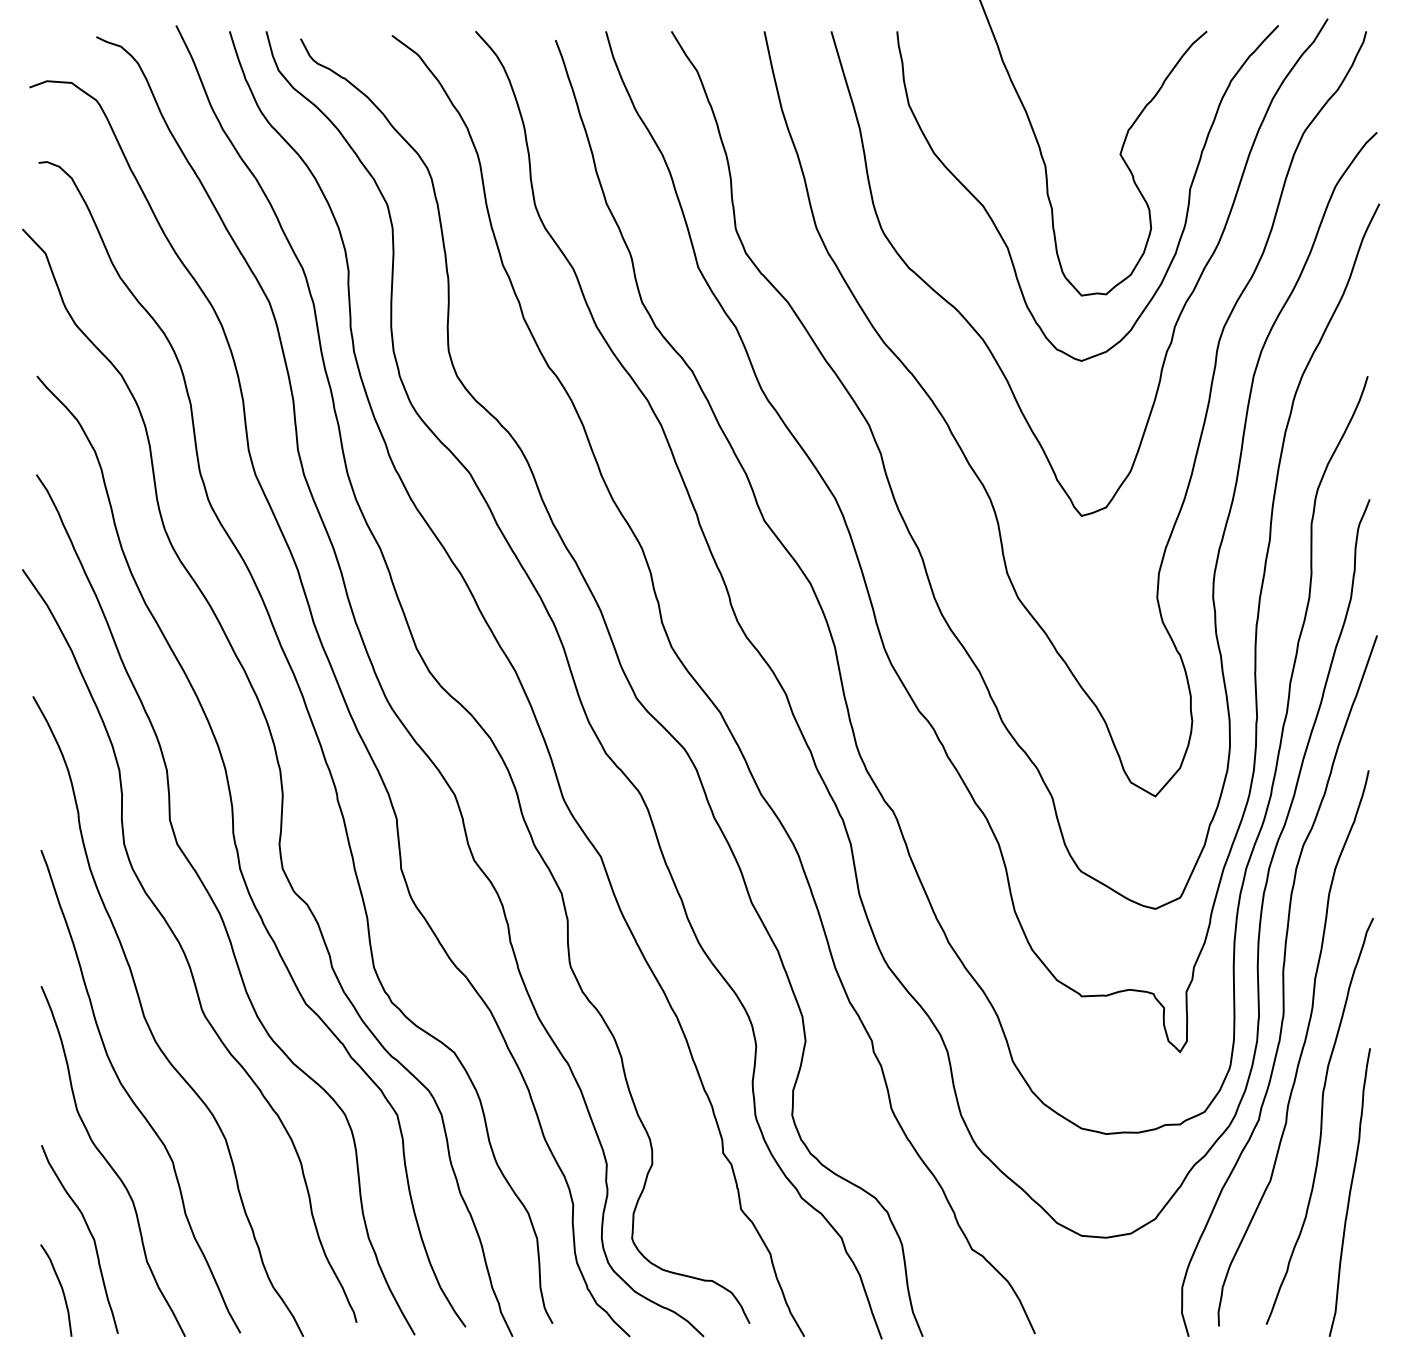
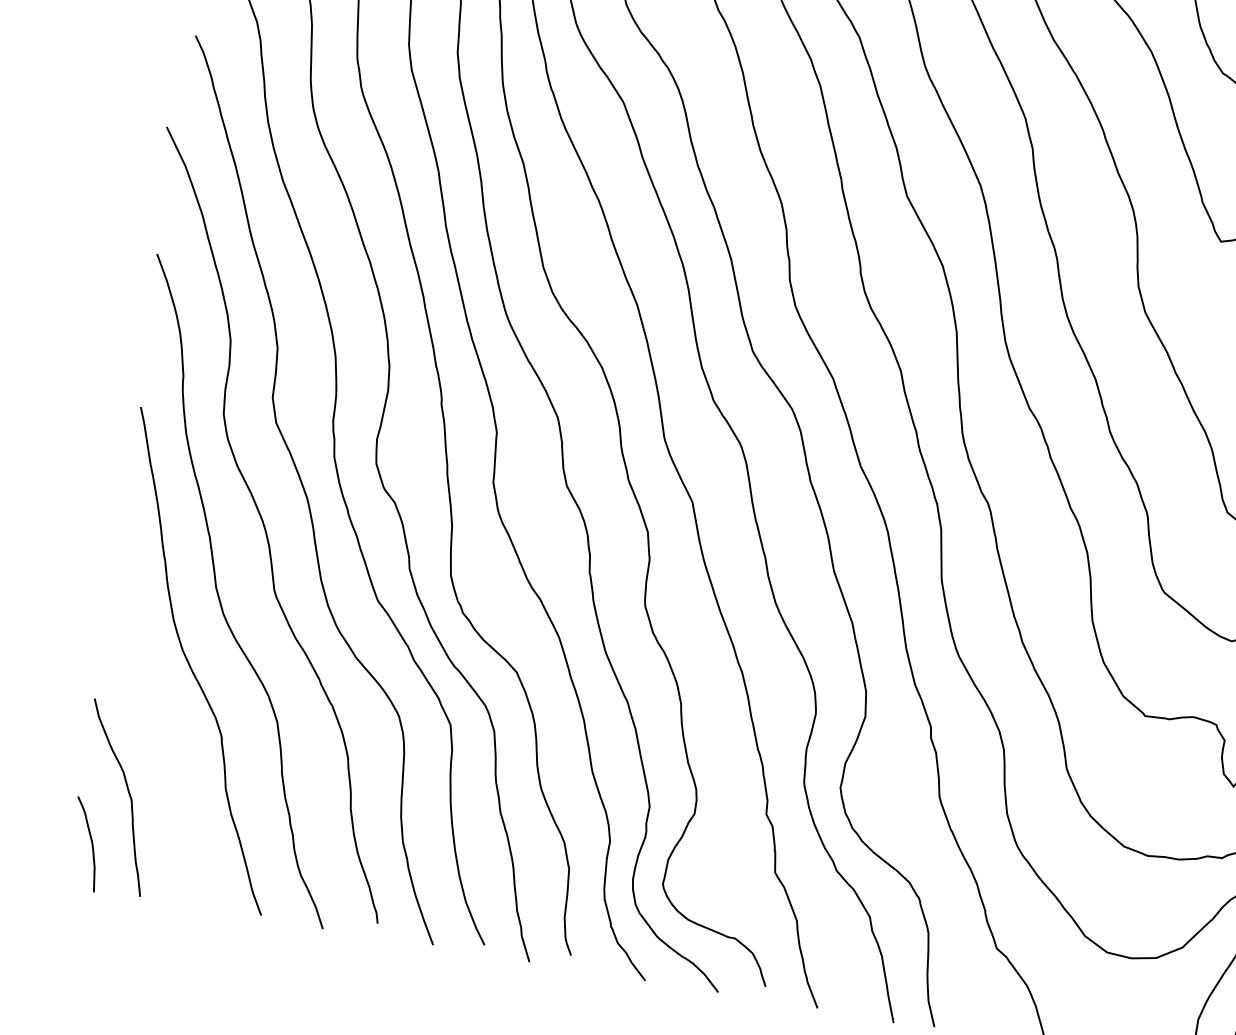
curve: (109, 1162) -> (158, 726), removed

